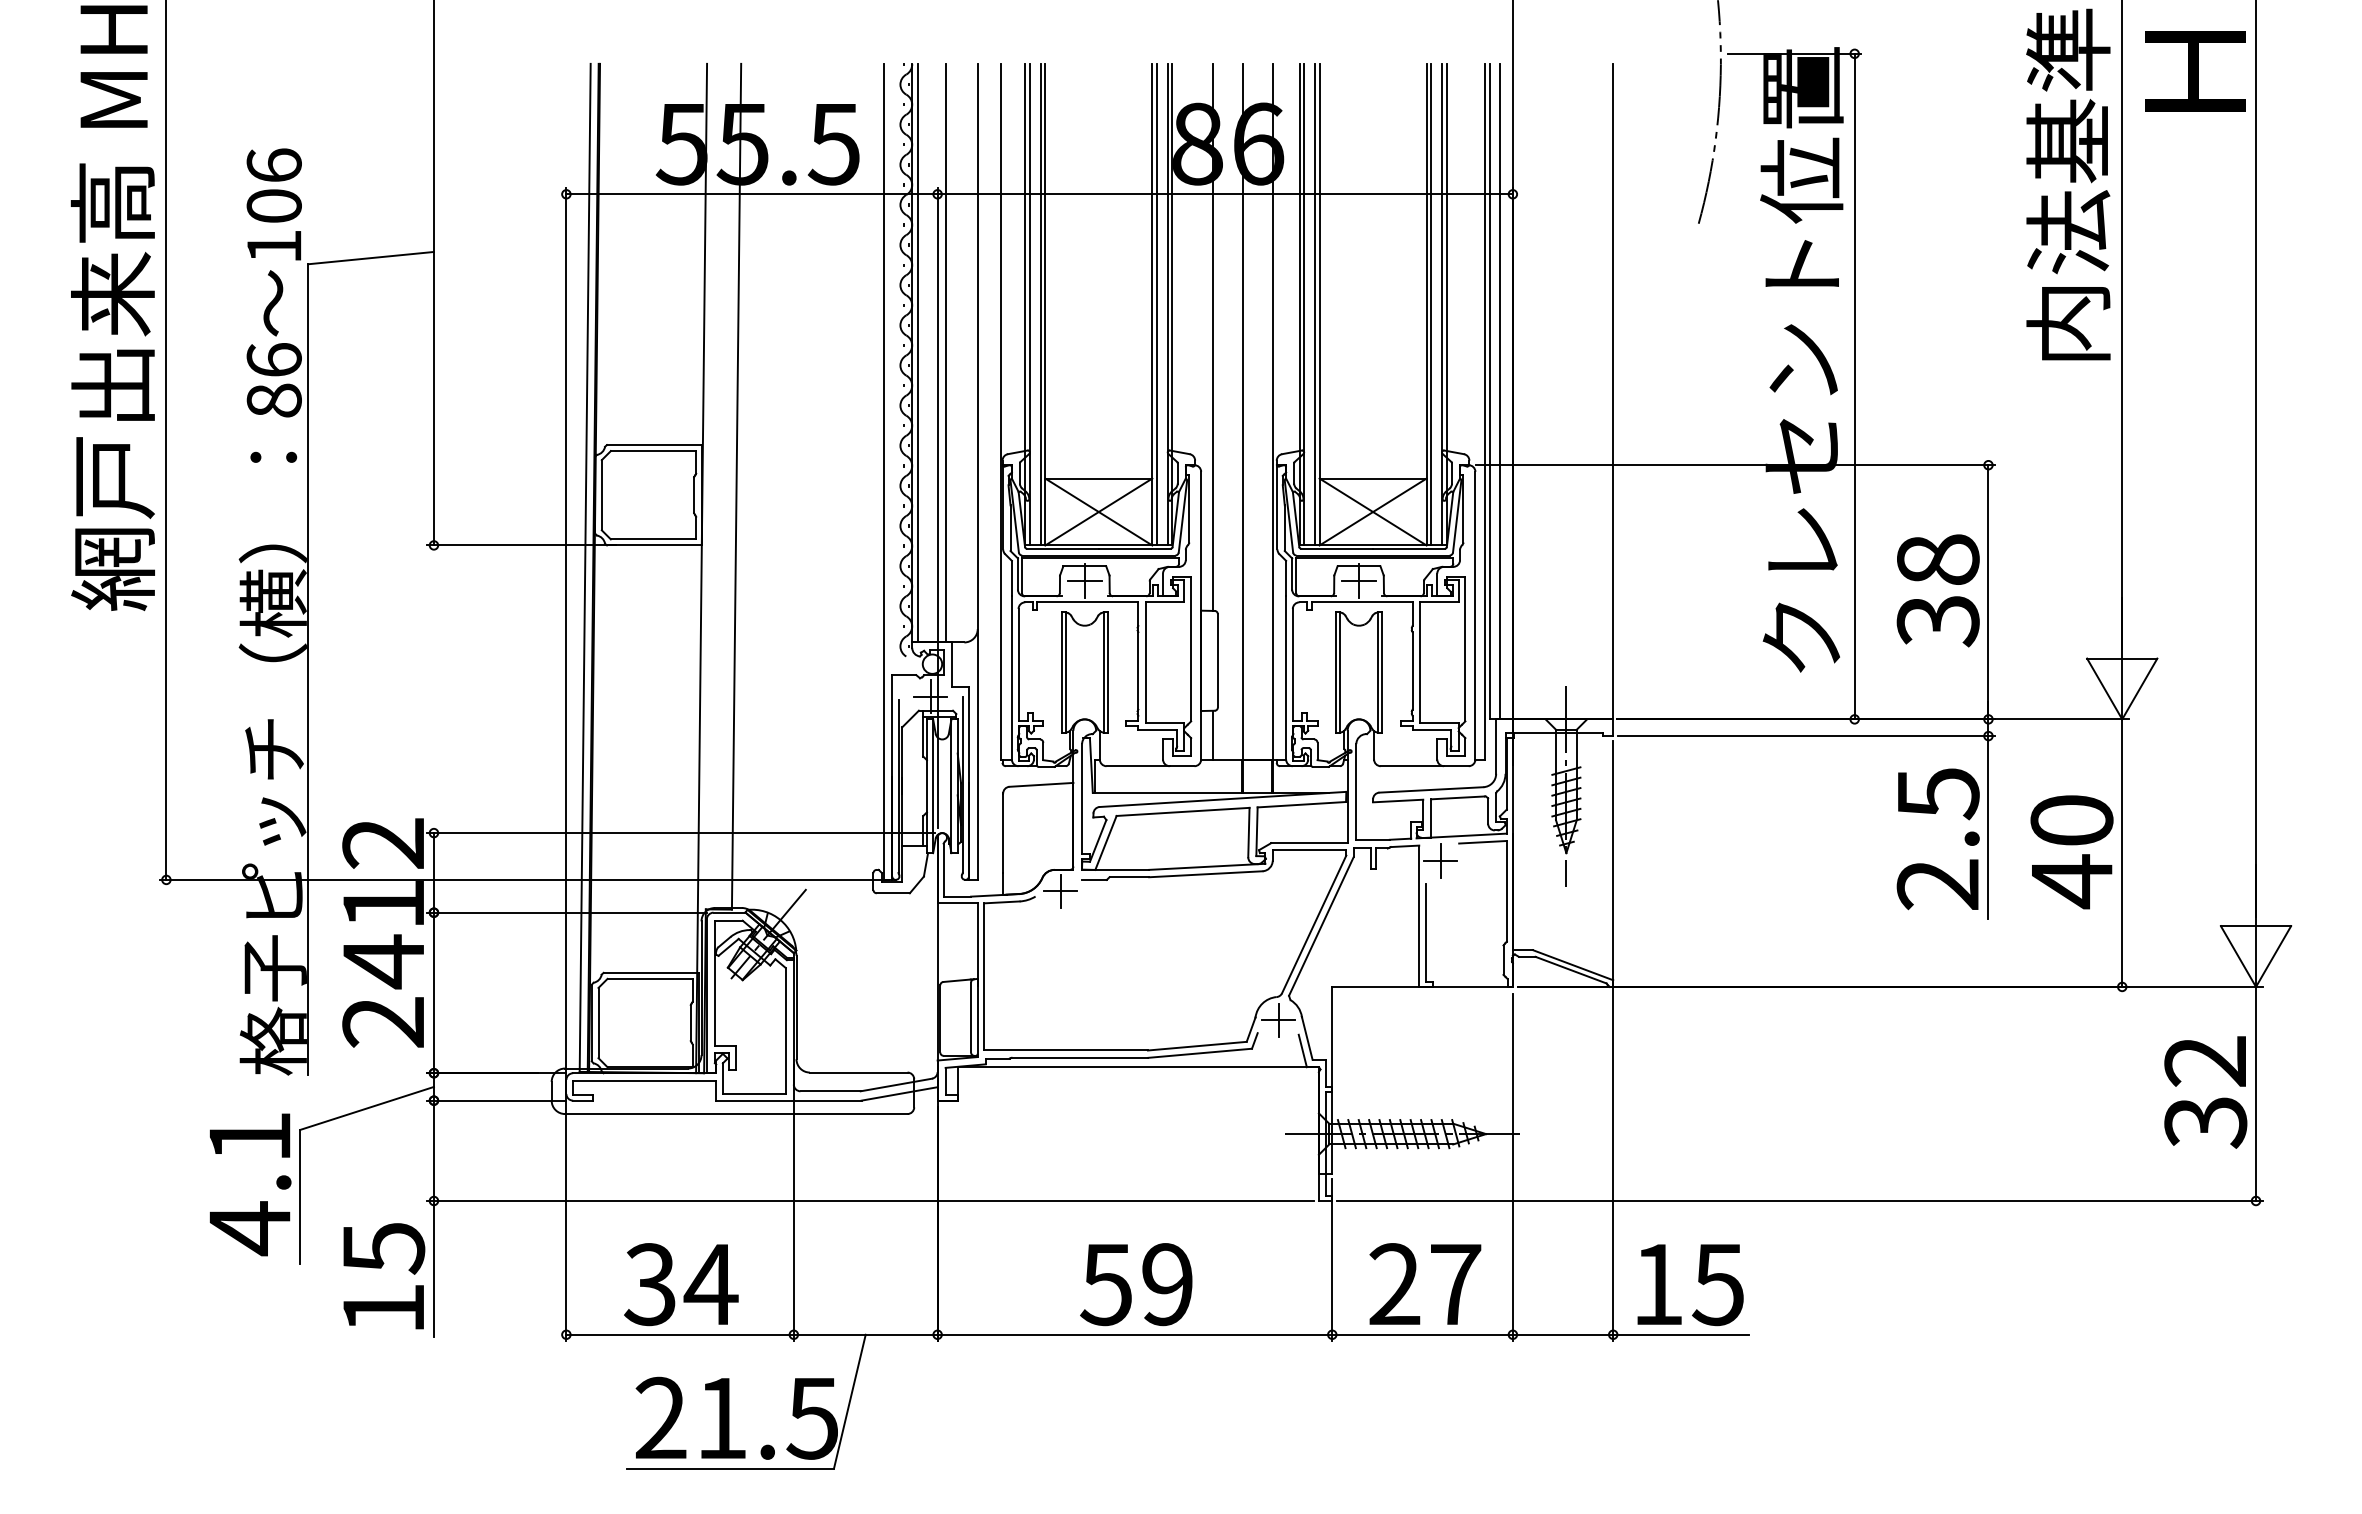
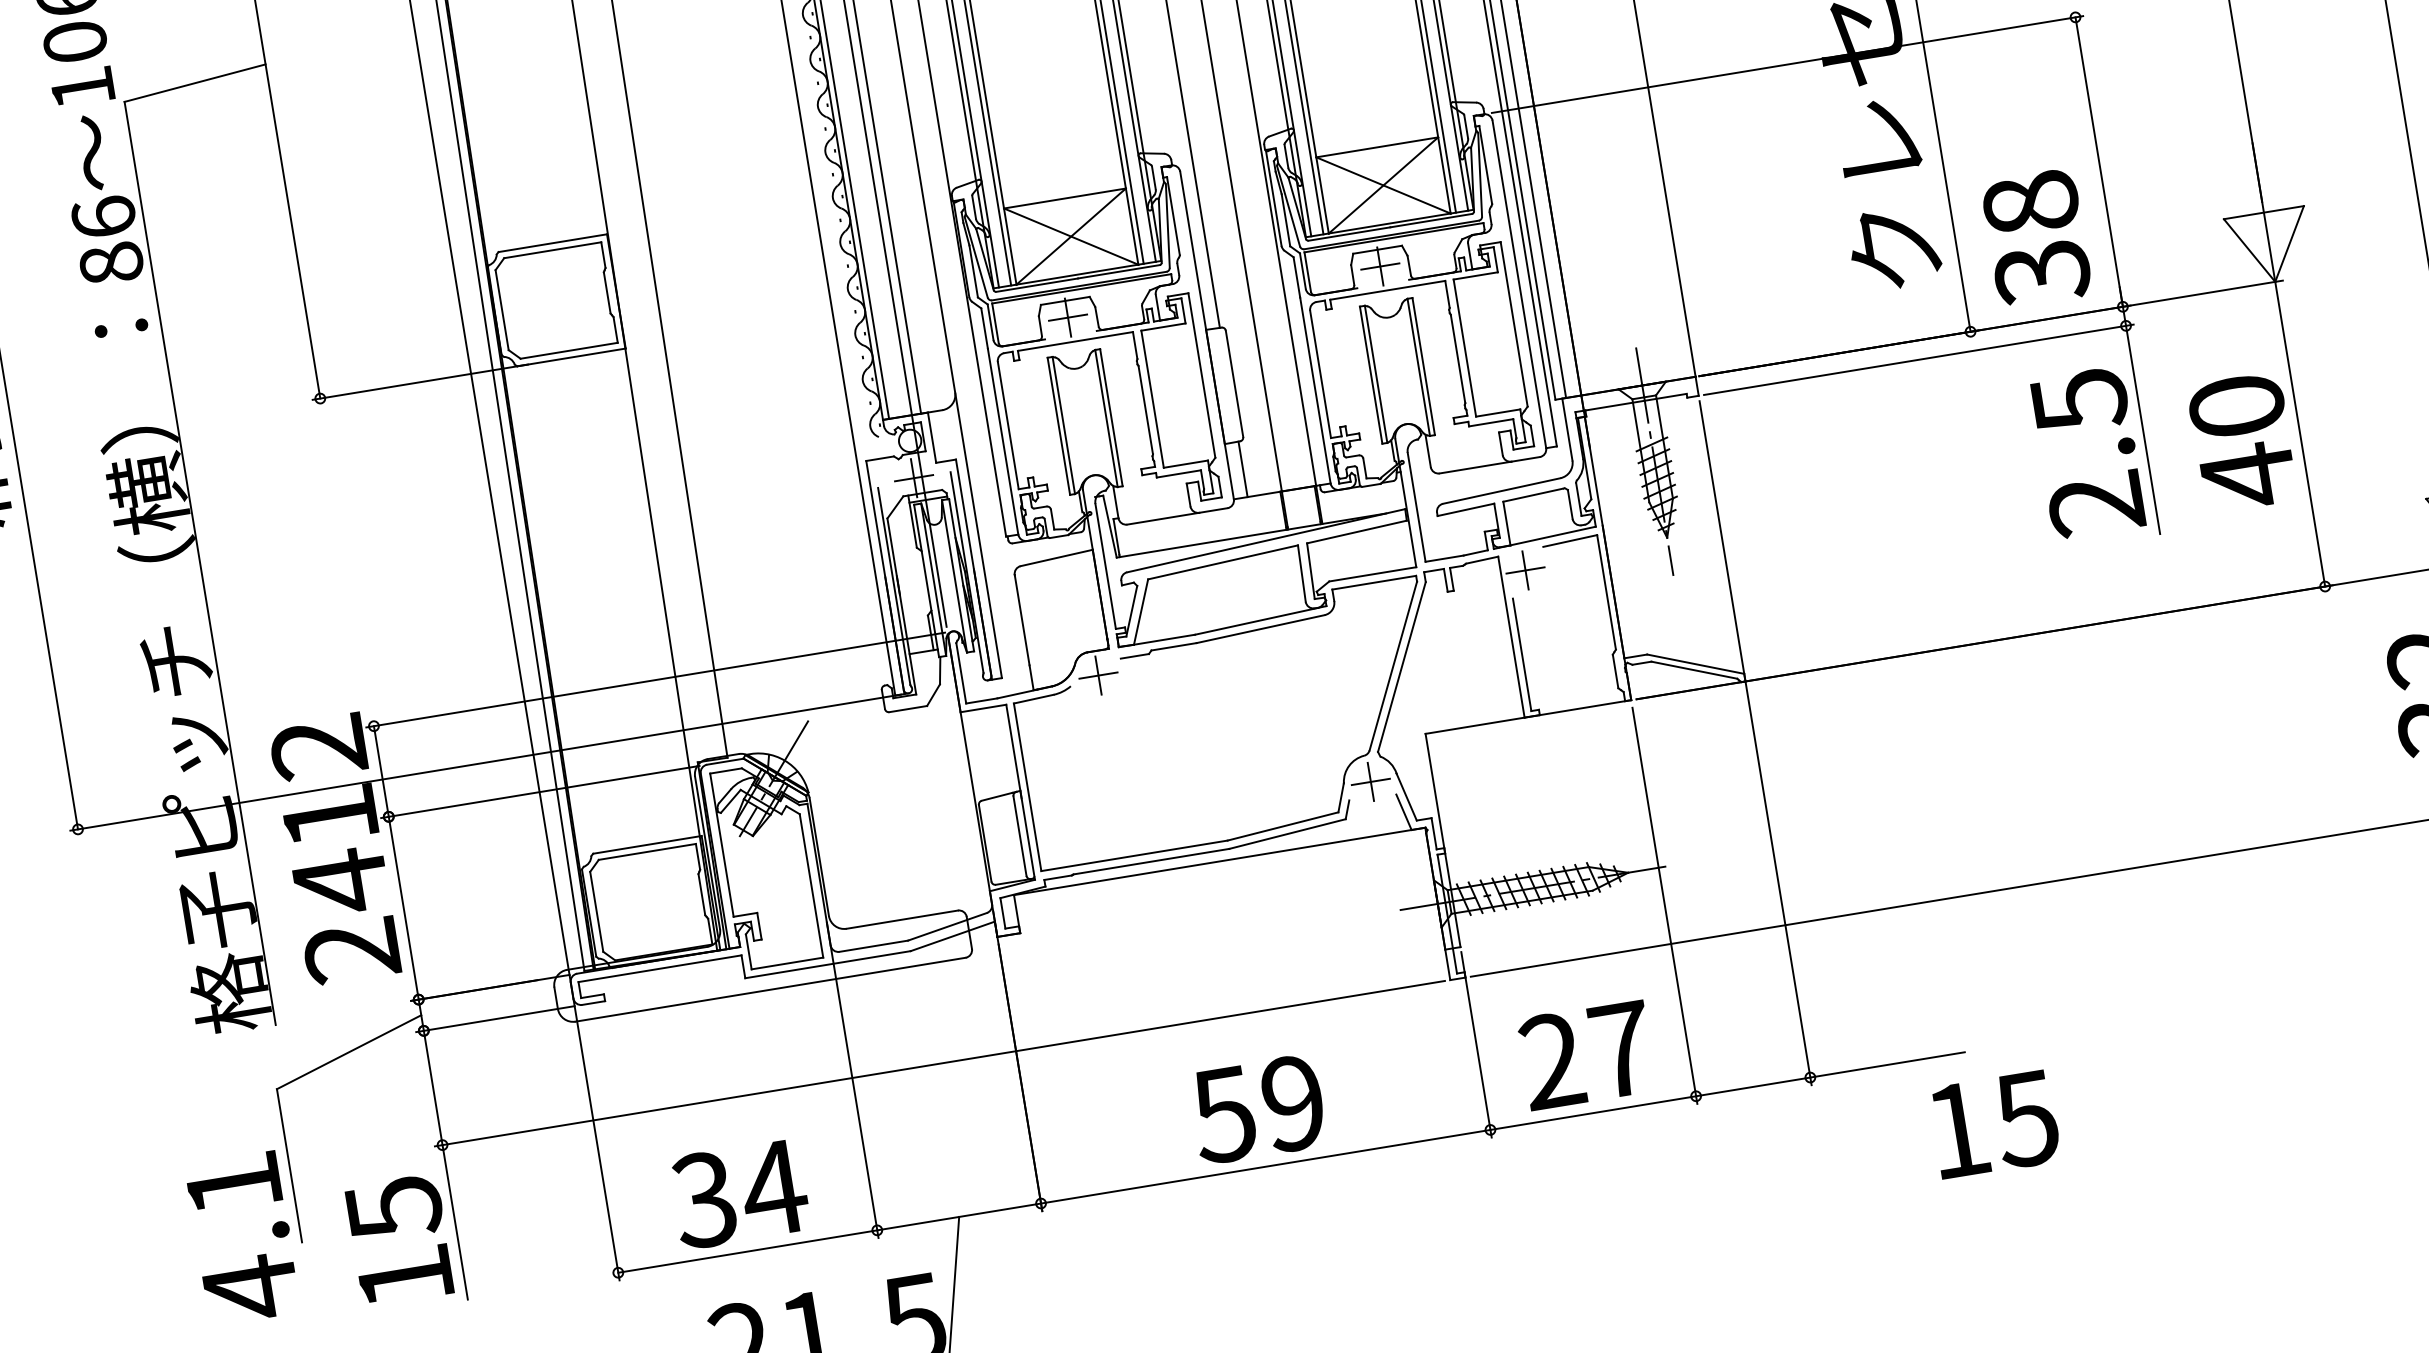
text: (1937, 590) -> (2035, 238), moved
text: (250, 1184) -> (243, 1237), moved
text: (1690, 1285) -> (1995, 1125), moved

